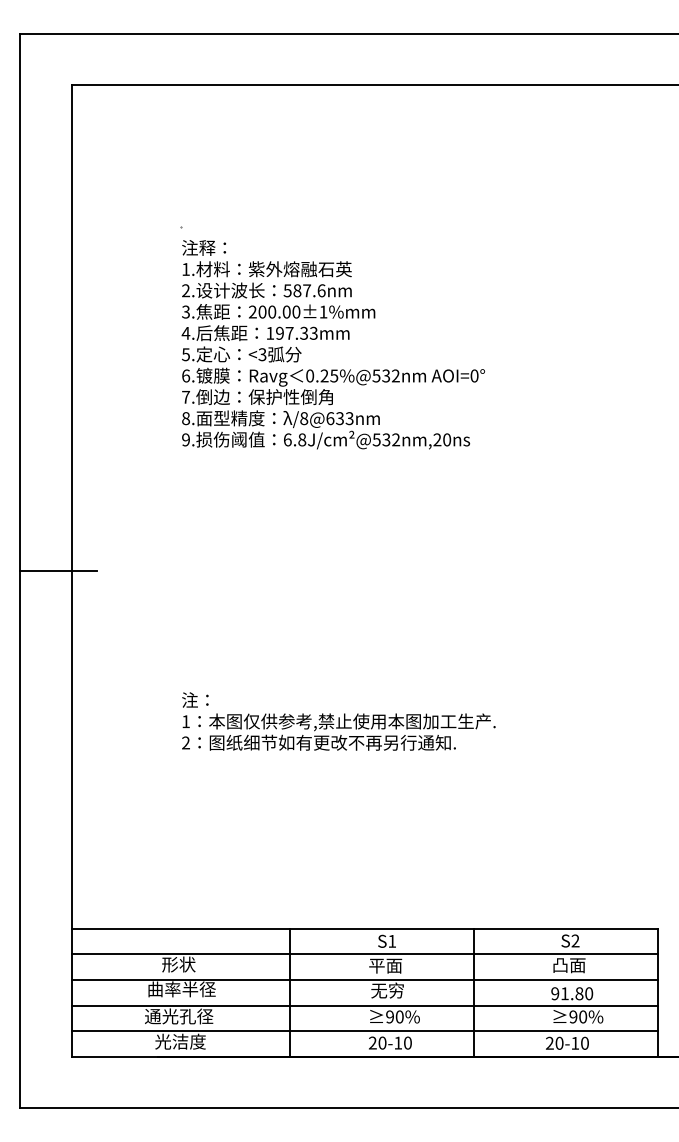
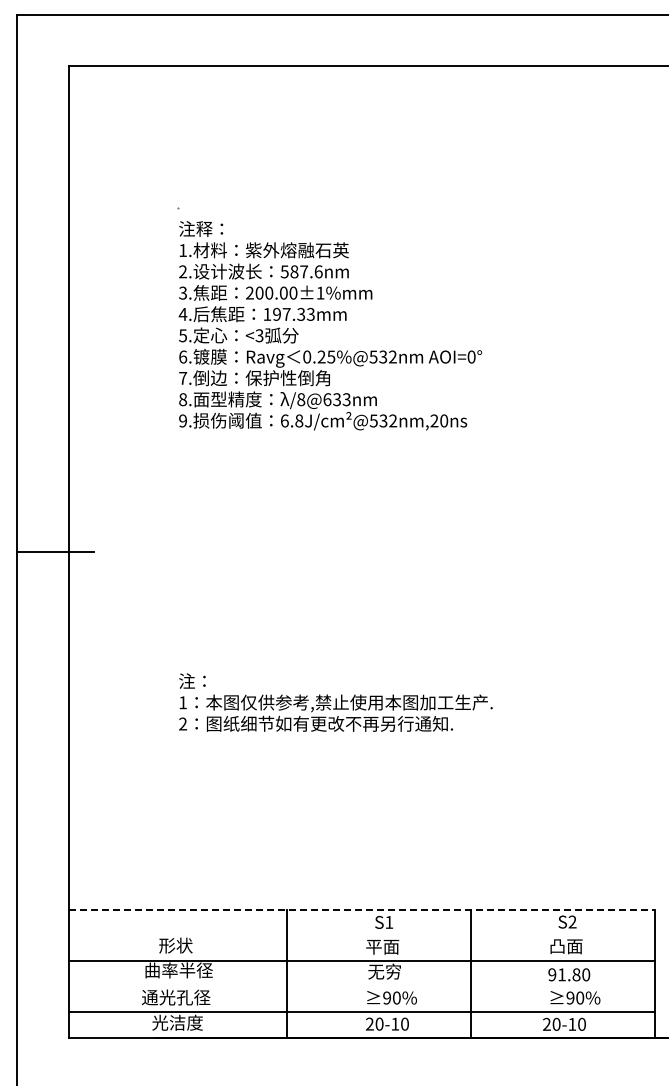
line: (365, 928) -> (362, 909), solid -> dashed
line: (364, 954) -> (361, 935), removed
line: (364, 1005) -> (361, 986), removed

